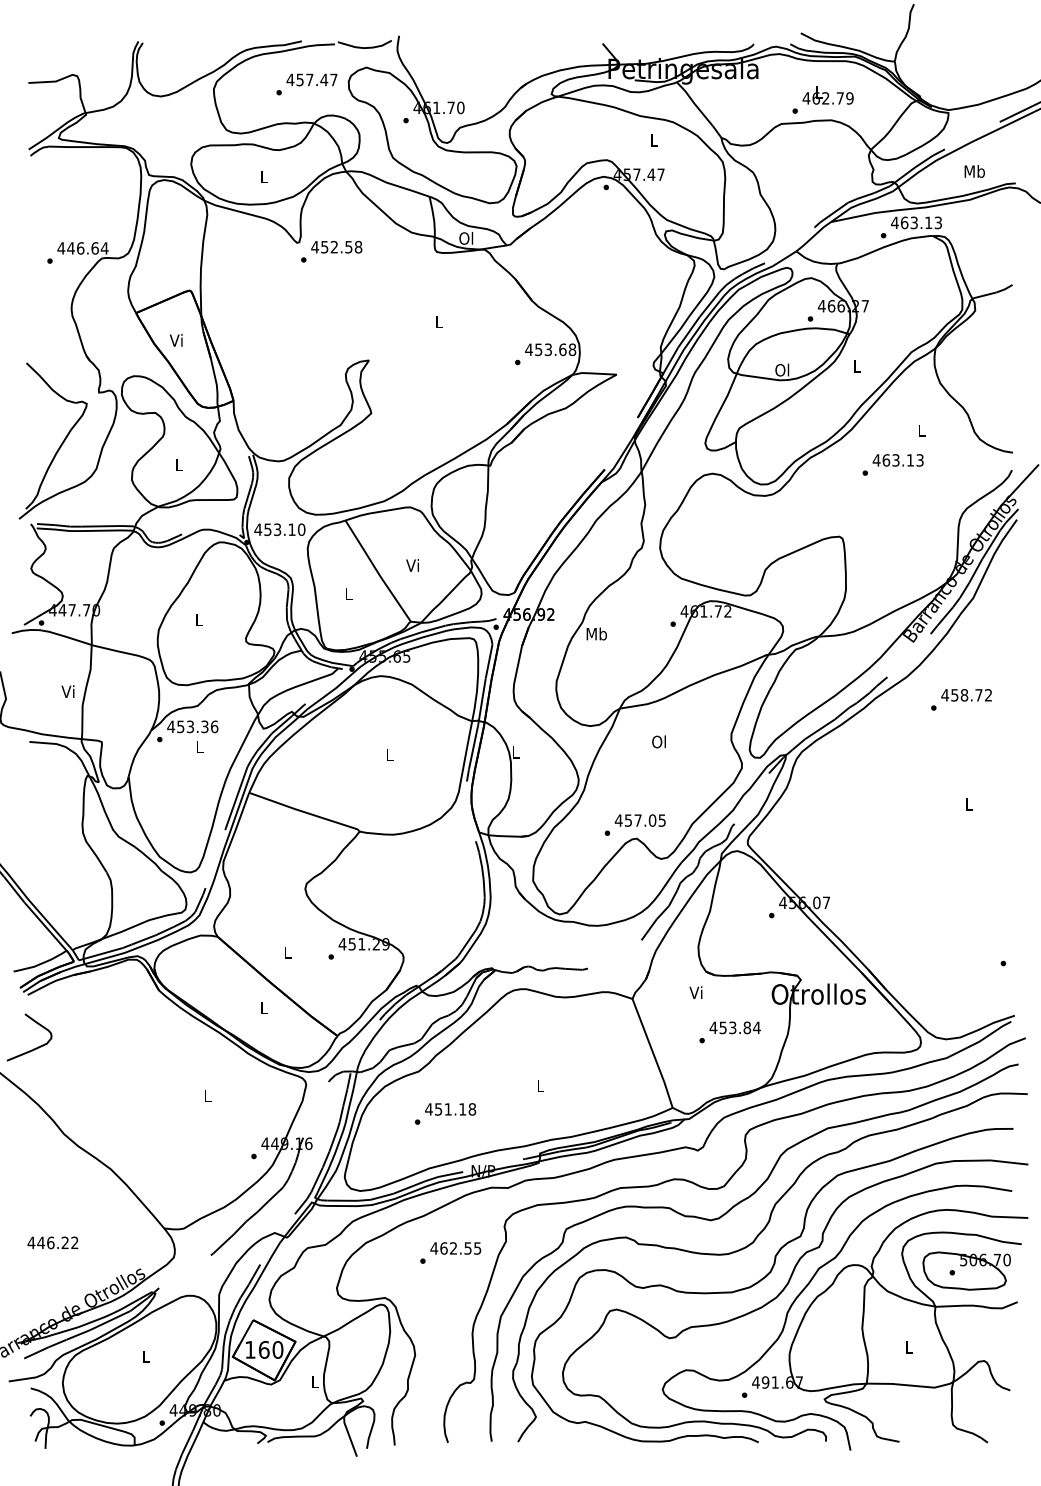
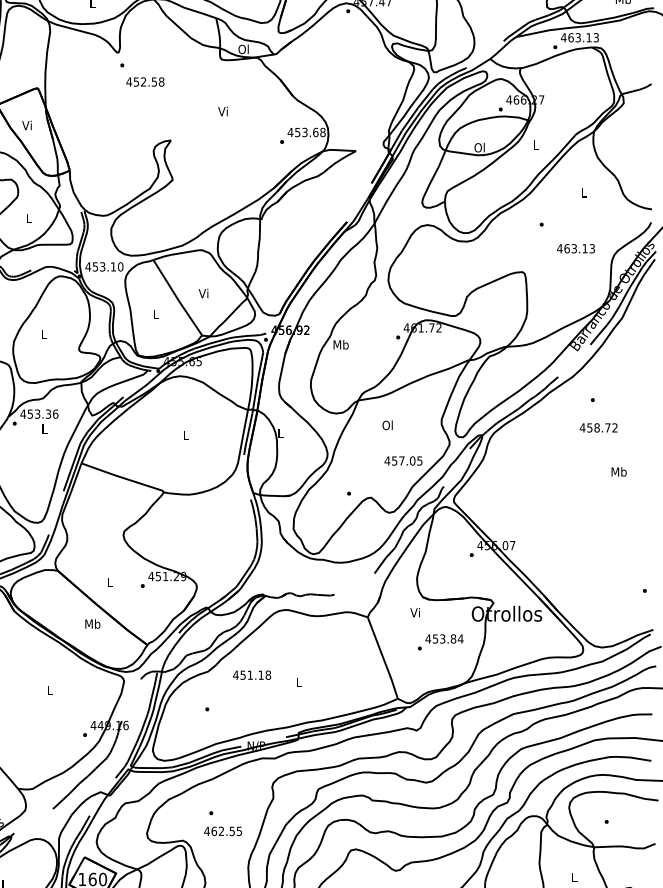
text: (336, 246) -> (145, 81), moved
text: (438, 321) -> (222, 111), L -> Vi
text: (897, 460) -> (575, 248), moved
text: (966, 695) -> (598, 428), moved
text: (969, 803) -> (619, 471), L -> Mb
text: (639, 820) -> (402, 460), moved
text: (264, 1007) -> (92, 623), L -> Mb
text: (450, 1109) -> (252, 675), moved
text: (455, 1248) -> (222, 831), moved
part: (966, 1270) -> (617, 820), removed

